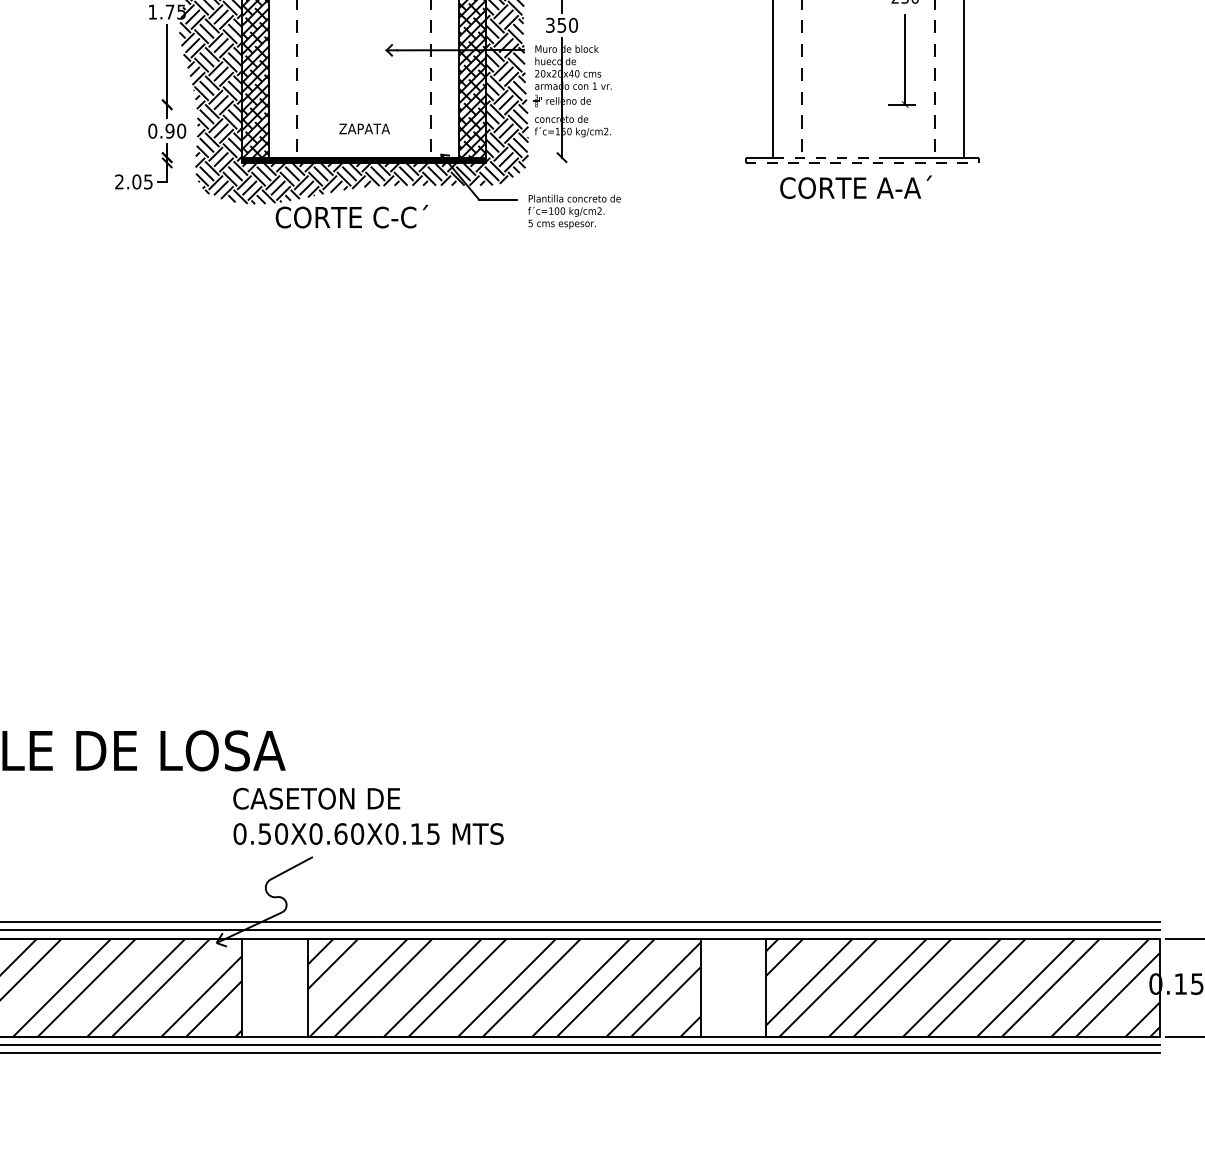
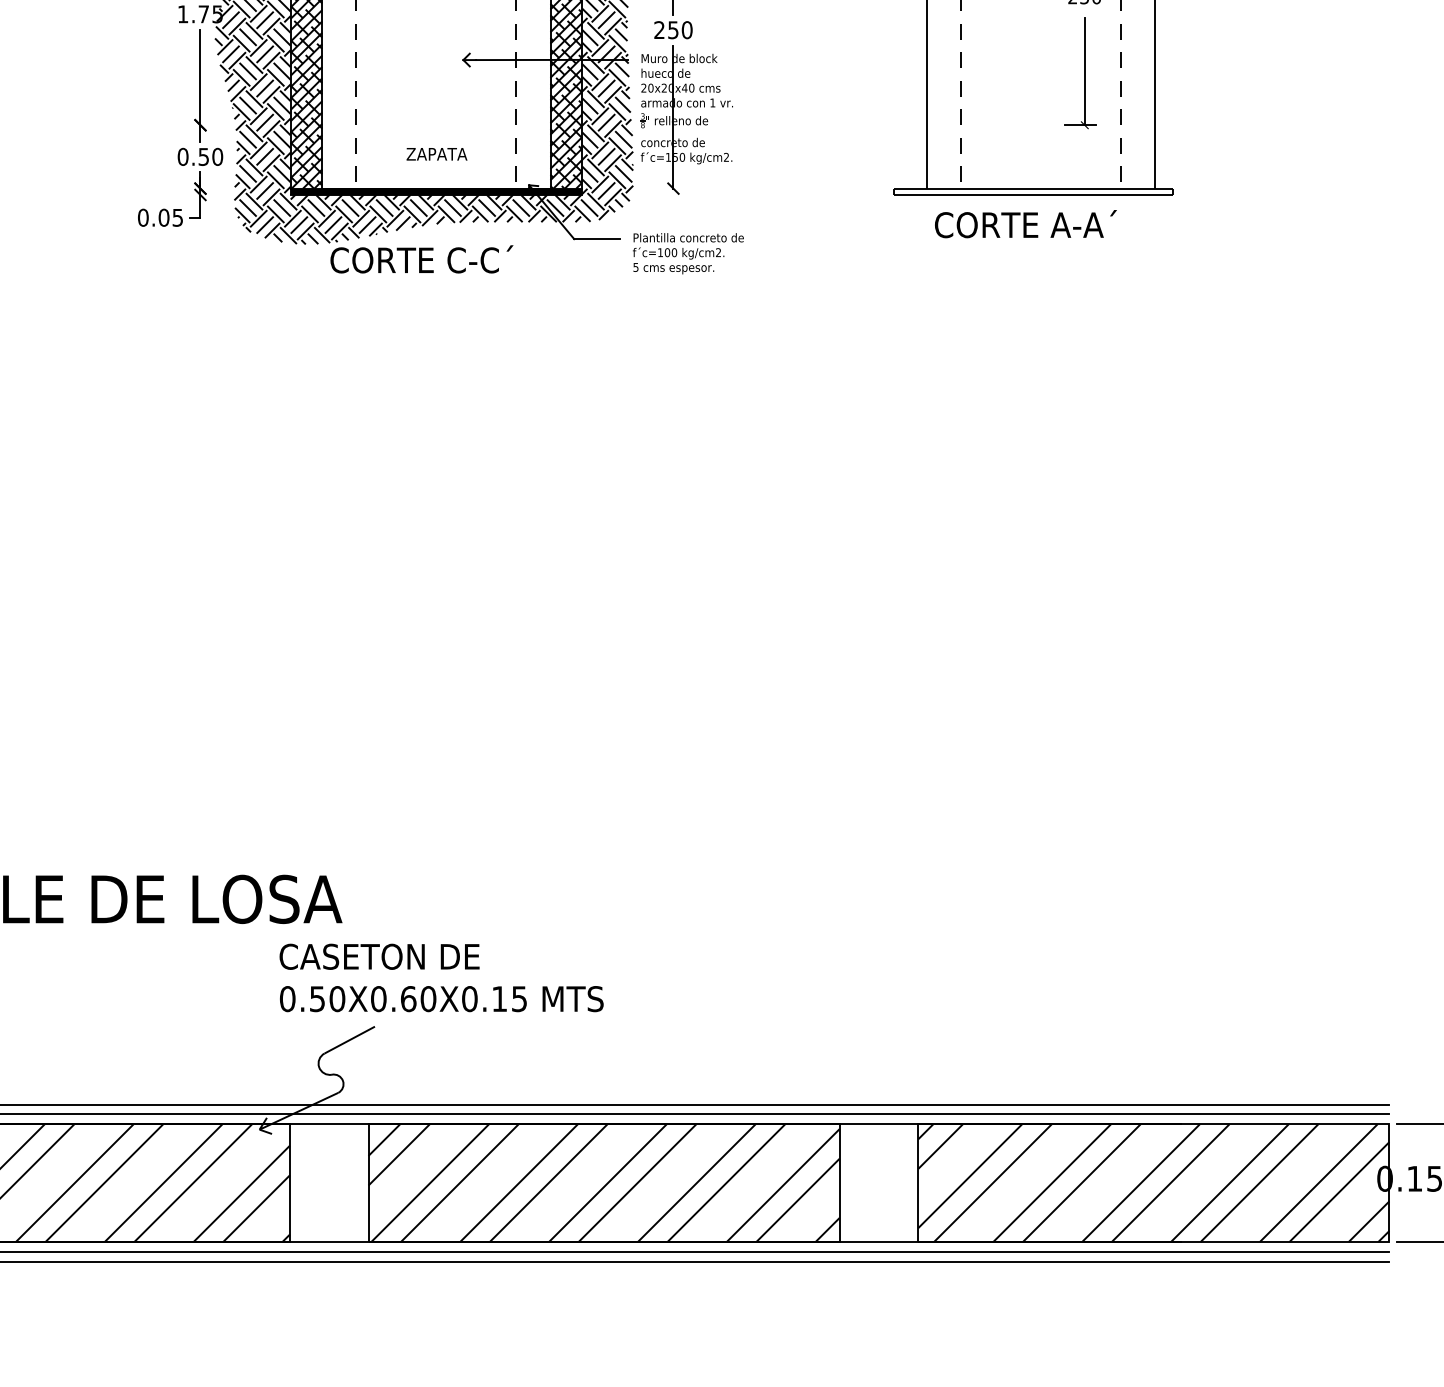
text: (550, 25) -> (659, 30), 350 -> 250
text: (169, 130) -> (203, 156), 0.90 -> 0.50
line: (826, 157) -> (990, 188), dashed -> solid
line: (862, 162) -> (1033, 194), dashed -> solid
text: (119, 181) -> (143, 217), 2.05 -> 0.05

